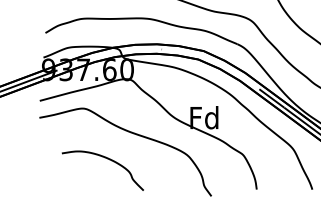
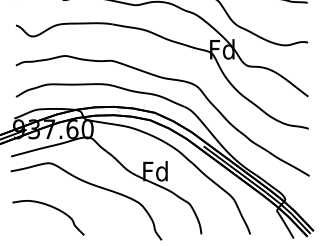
curve: (105, 158) -> (50, 207), moved

